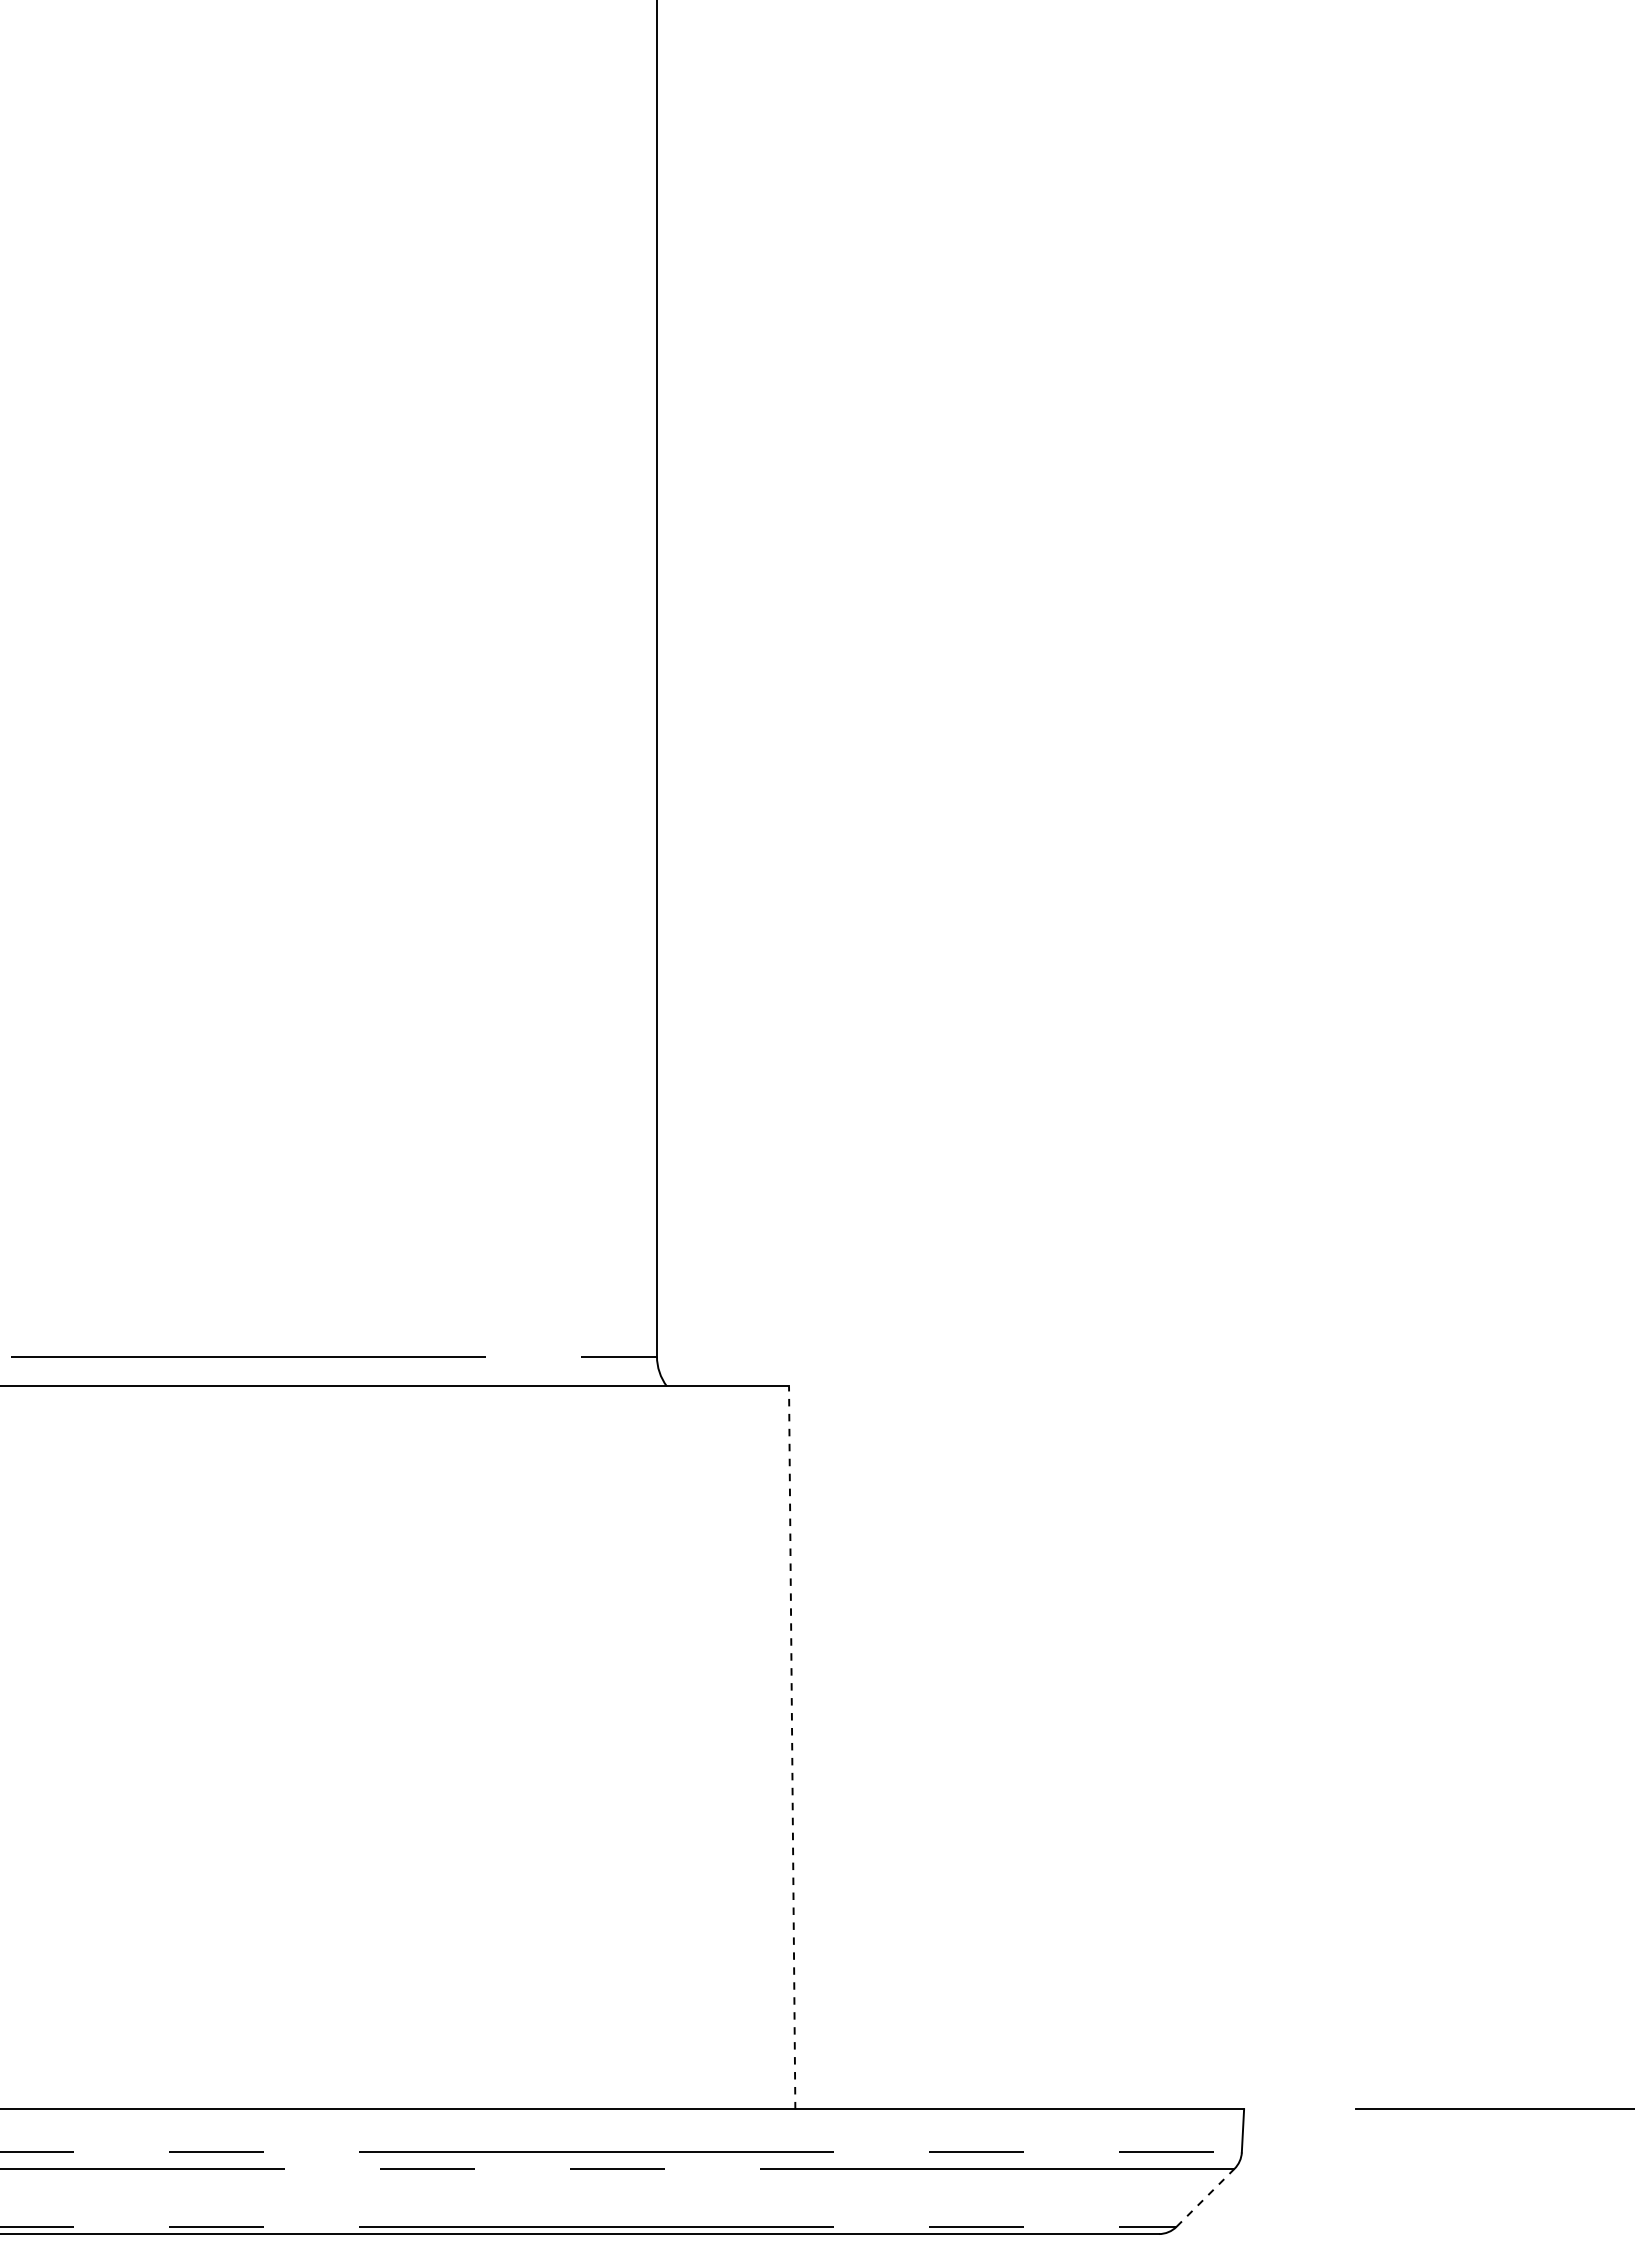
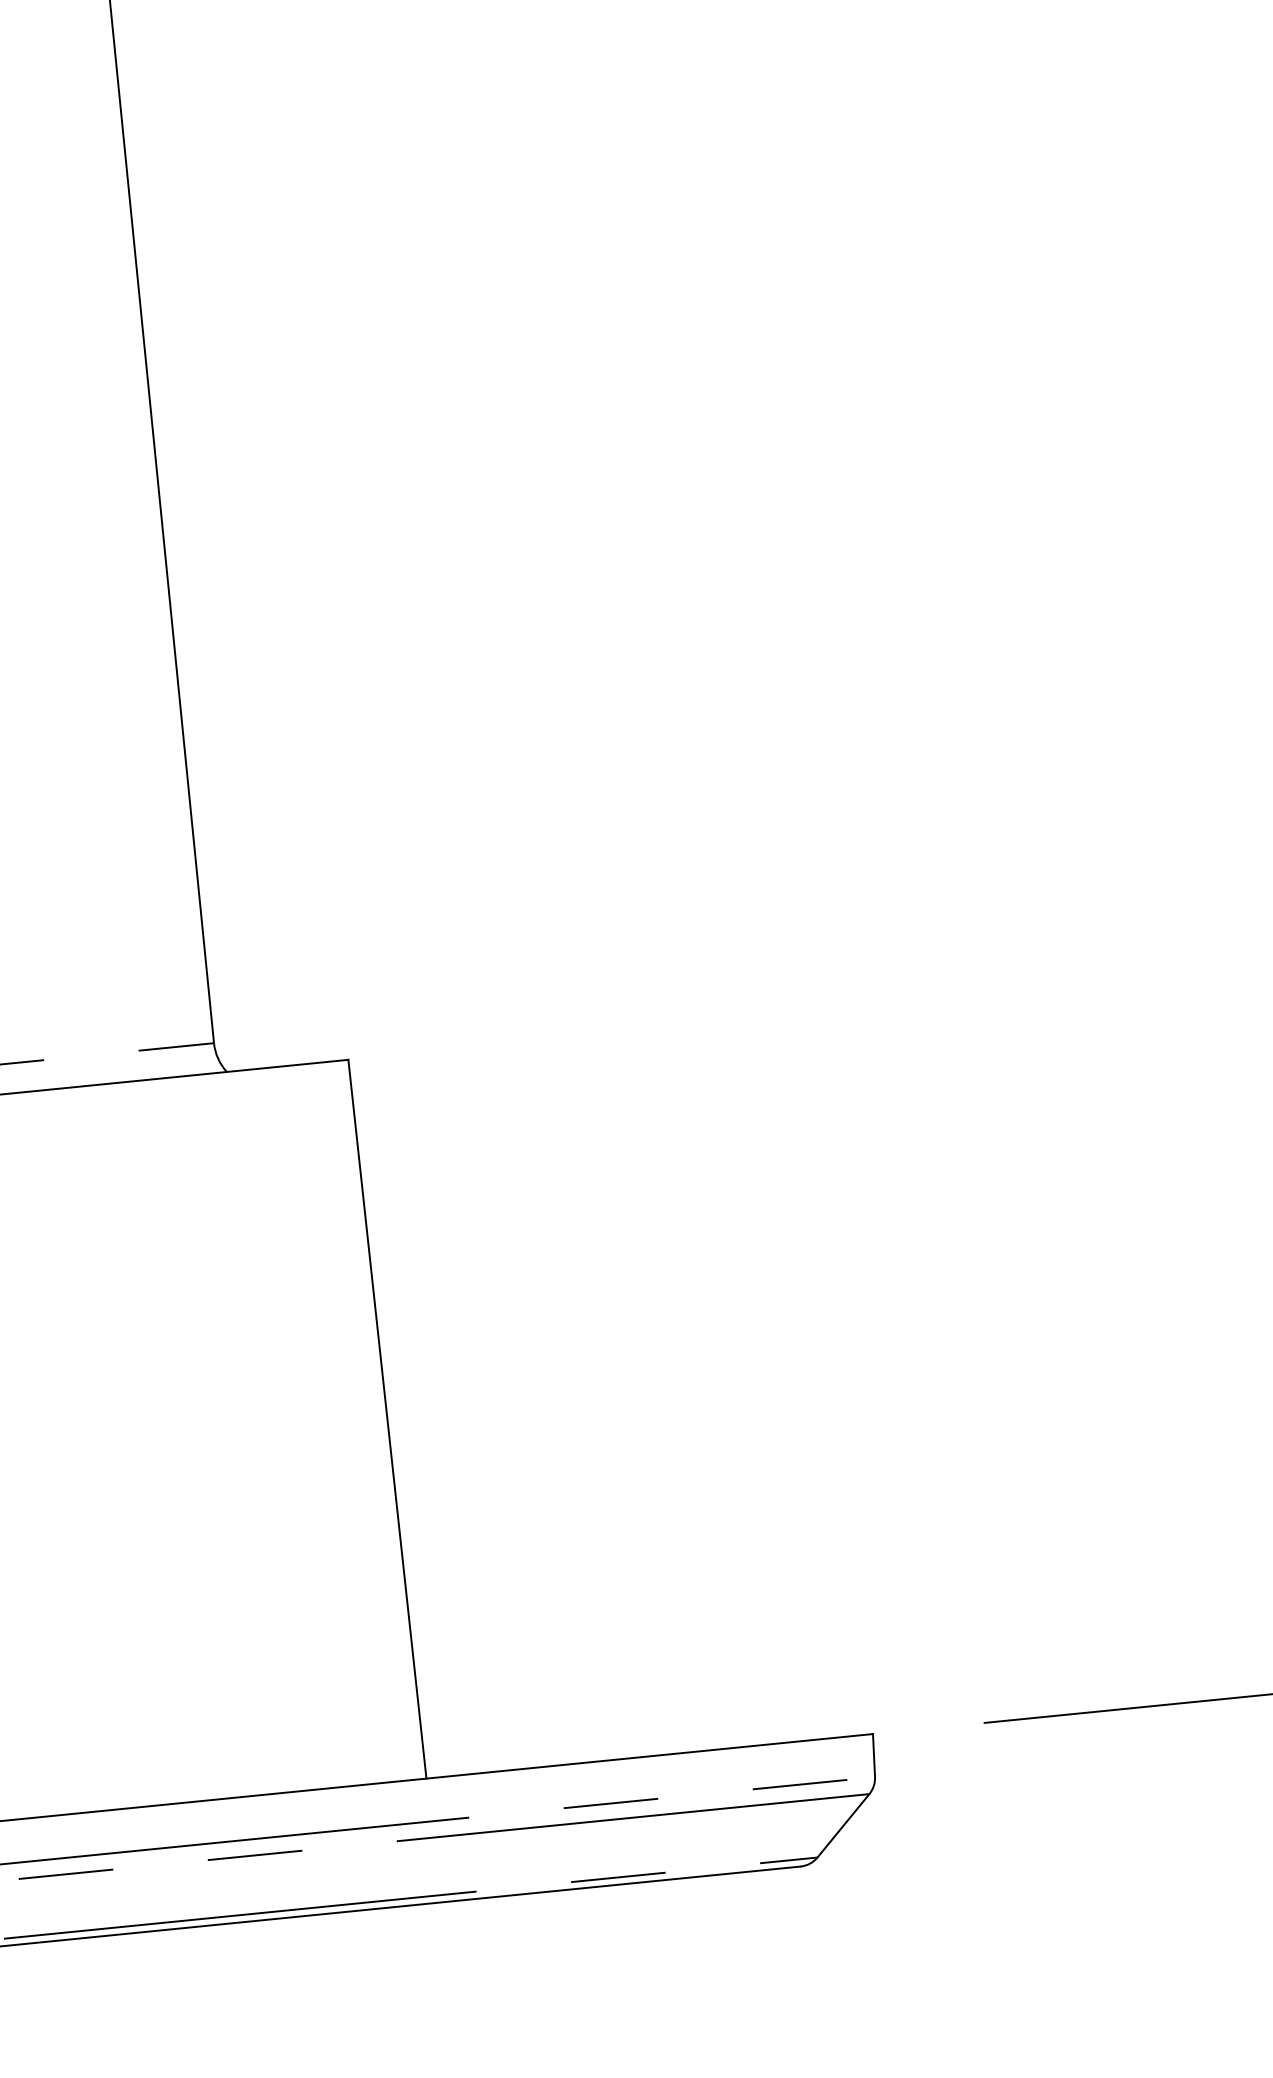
line: (792, 1747) -> (387, 1418), dashed -> solid
line: (1205, 2197) -> (843, 1825), dashed -> solid

